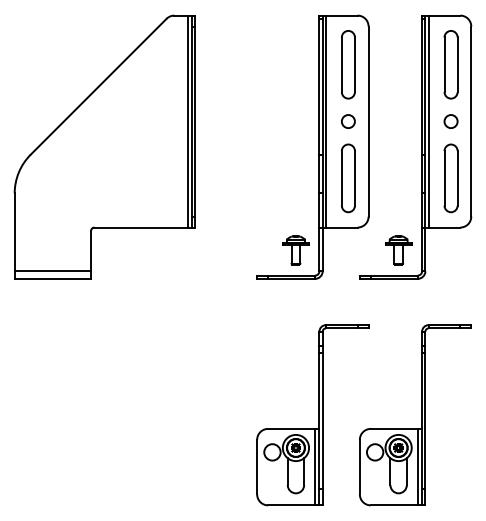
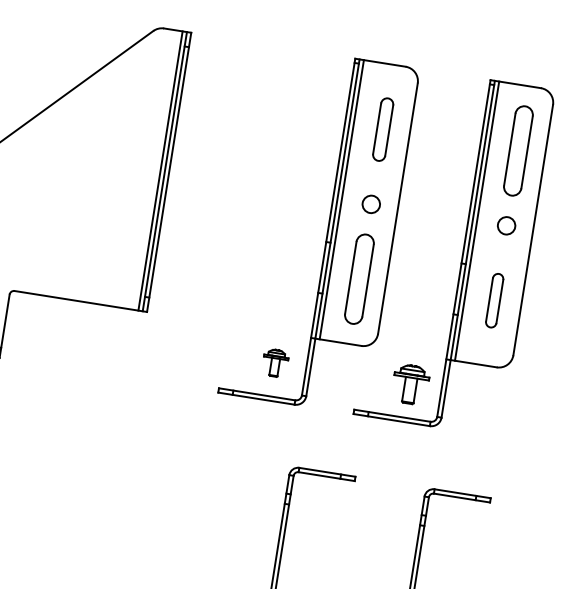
part: (348, 64) -> (383, 129), size x0.7
part: (450, 178) -> (493, 300), size x0.6
part: (295, 250) -> (274, 363), size x0.7

